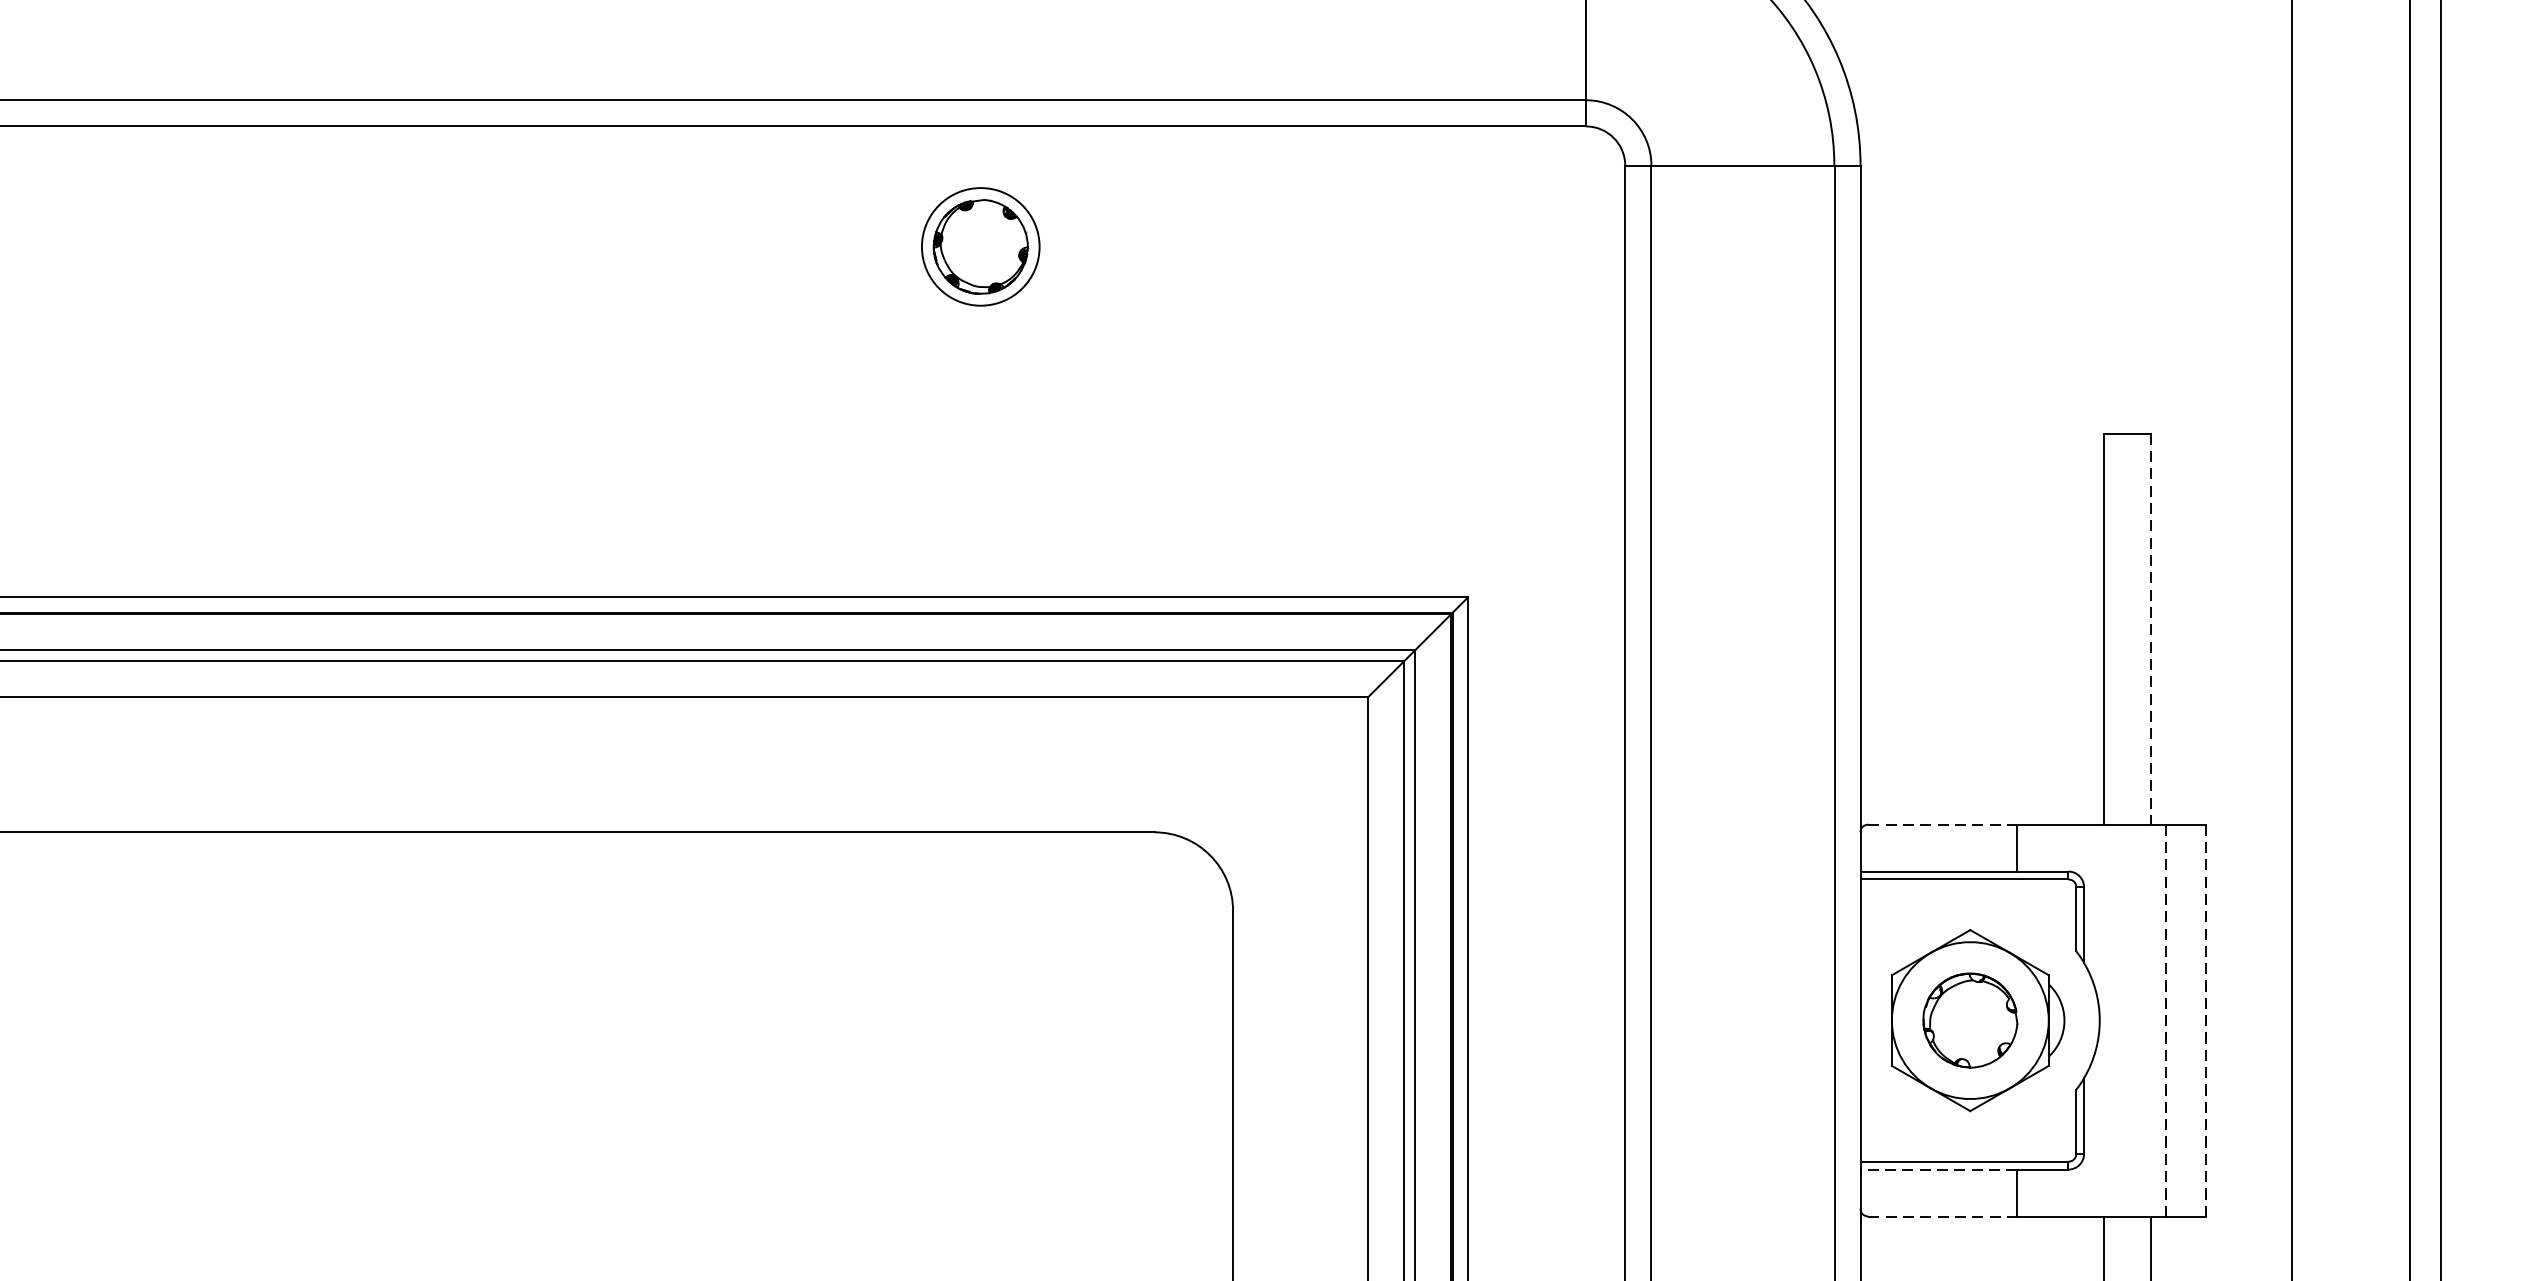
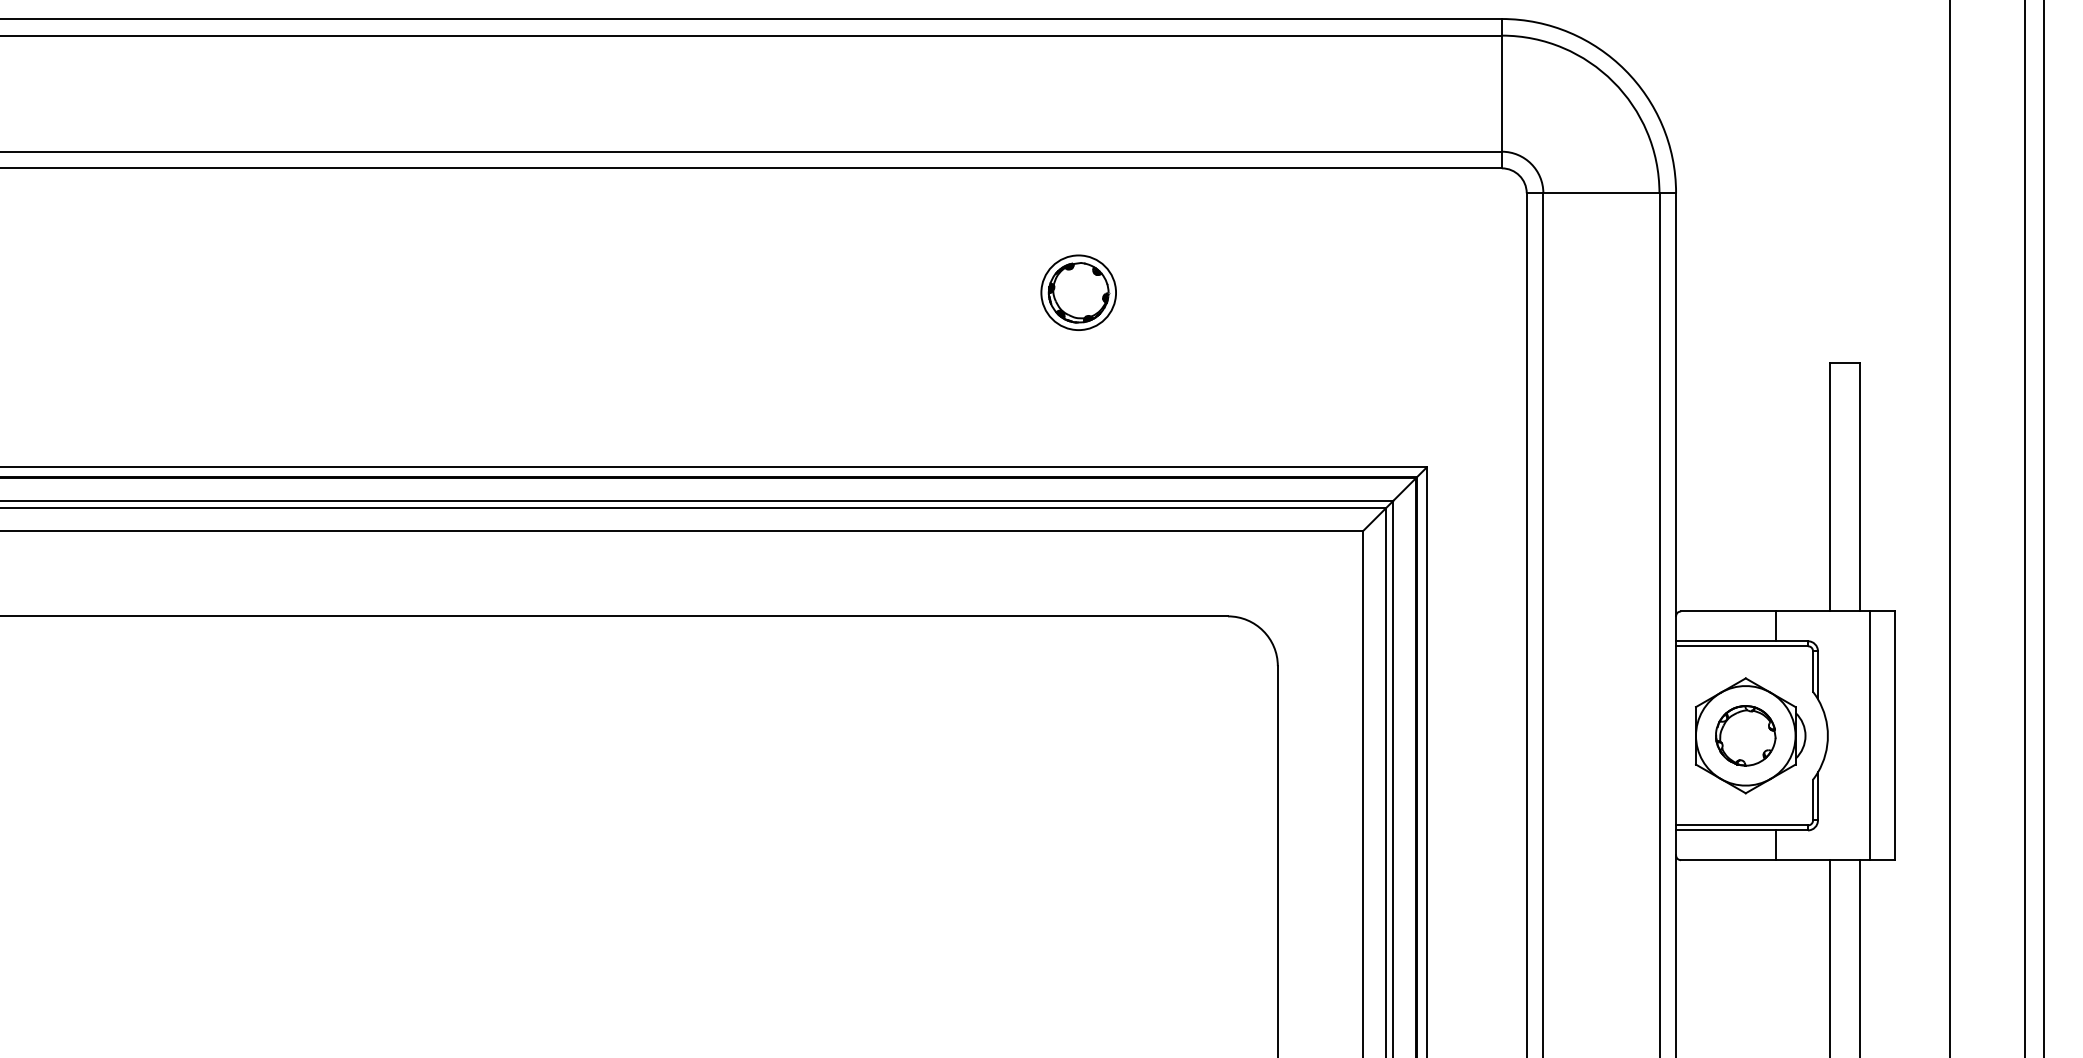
part: (980, 246) -> (1078, 292), moved
line: (2151, 629) -> (1860, 487), dashed -> solid
line: (1943, 824) -> (1728, 611), dashed -> solid
line: (2166, 1021) -> (1870, 736), dashed -> solid
line: (2206, 1021) -> (1895, 736), dashed -> solid
line: (1938, 1169) -> (1725, 830), dashed -> solid
line: (1943, 1216) -> (1728, 860), dashed -> solid

